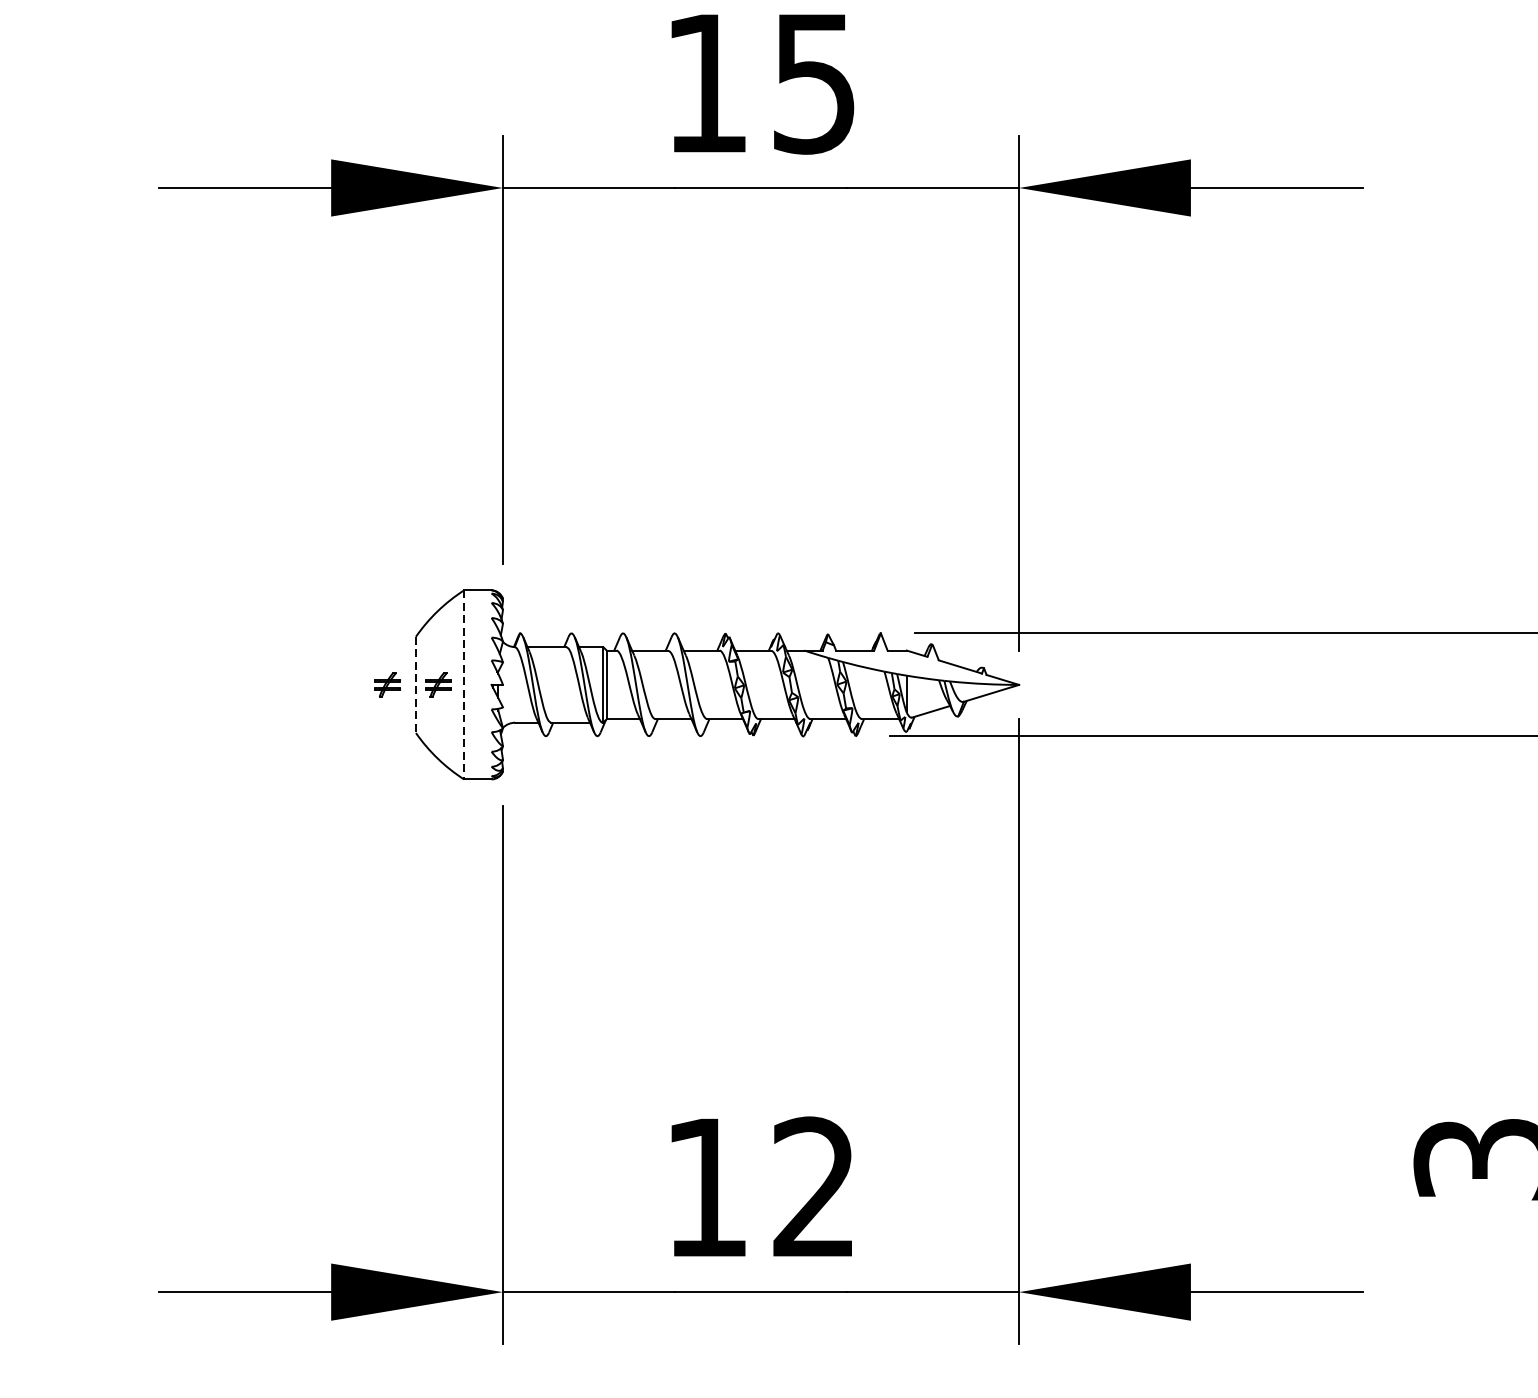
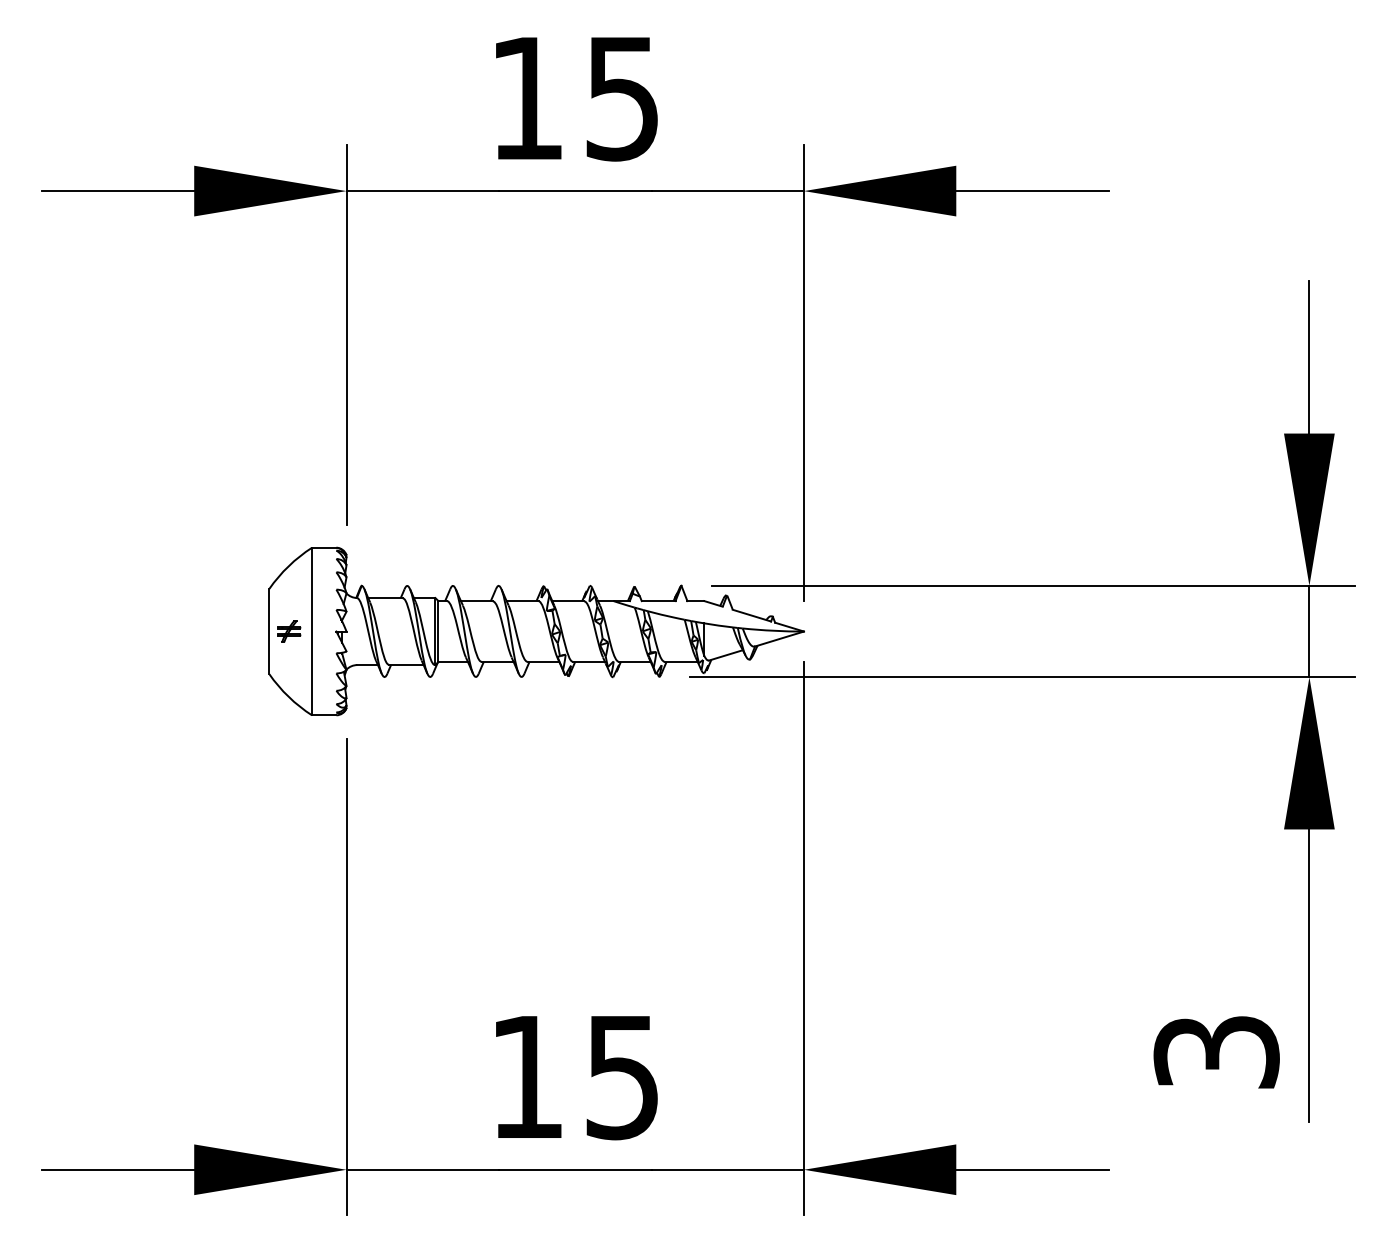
part: (387, 684) -> (244, 631), removed
line: (416, 684) -> (269, 631), dashed -> solid
line: (464, 684) -> (312, 631), dashed -> solid
text: (813, 1188) -> (621, 1077), 12 -> 15

